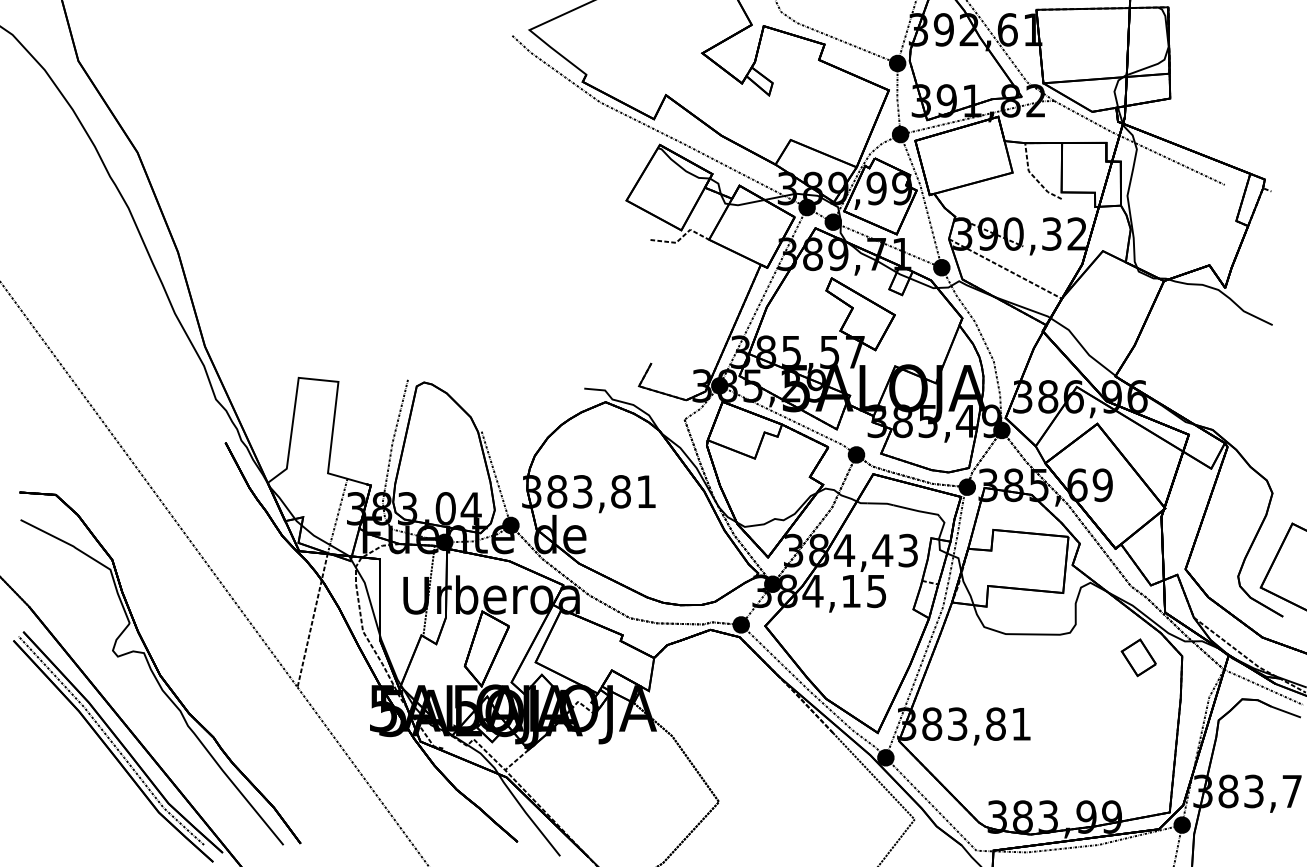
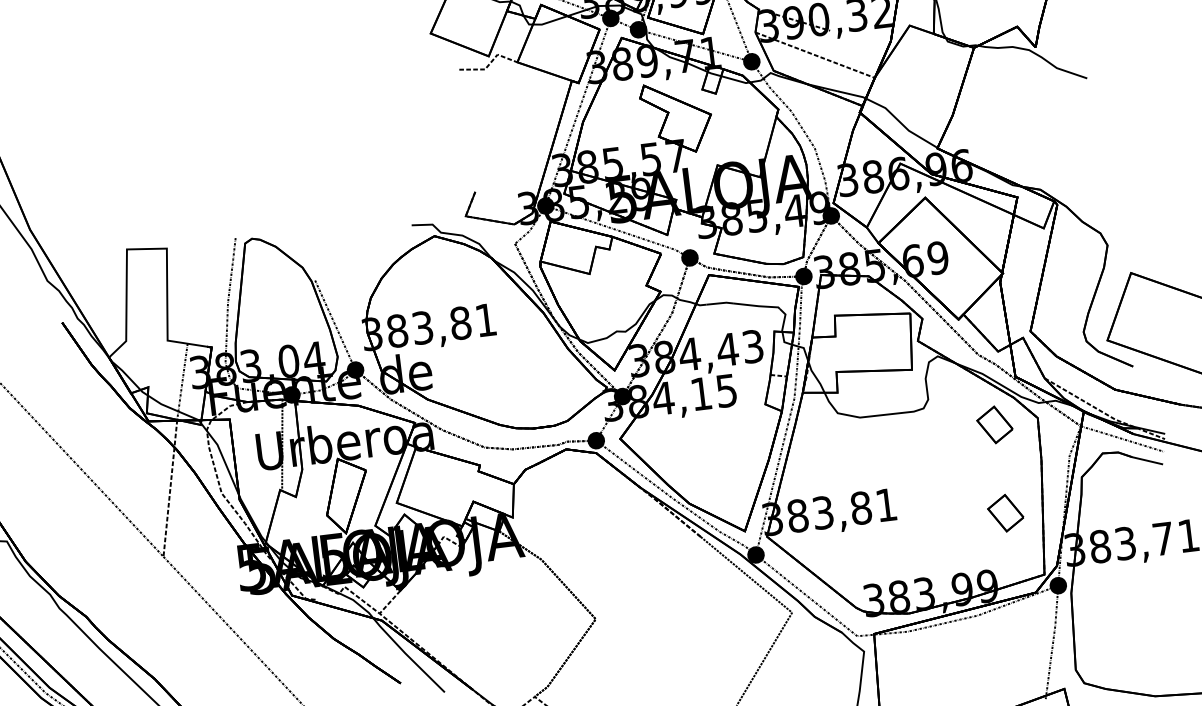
part: (1138, 746) -> (1005, 512), added

